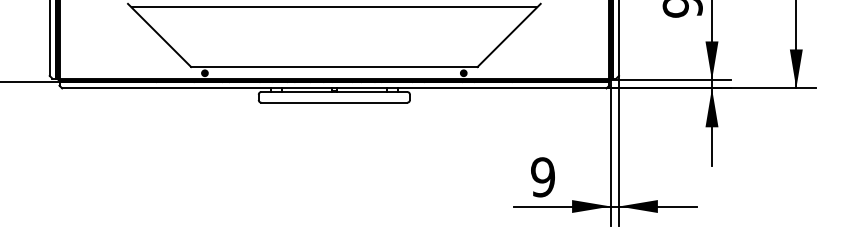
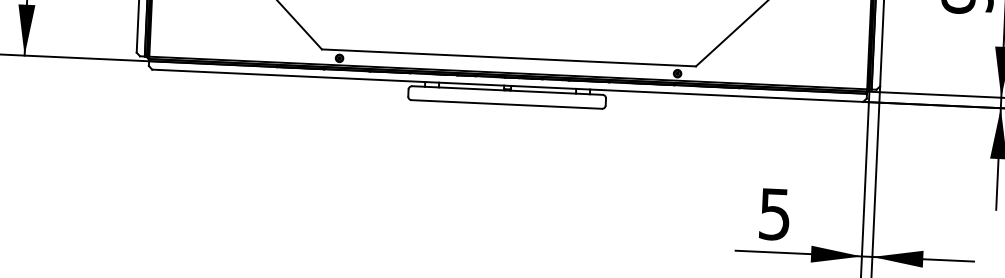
text: (542, 177) -> (774, 214), 9 -> 5

